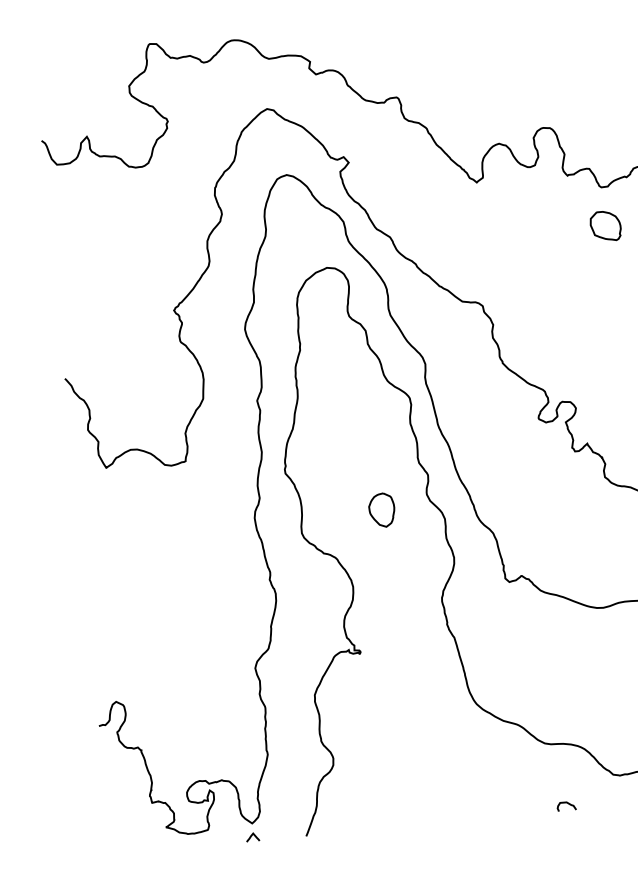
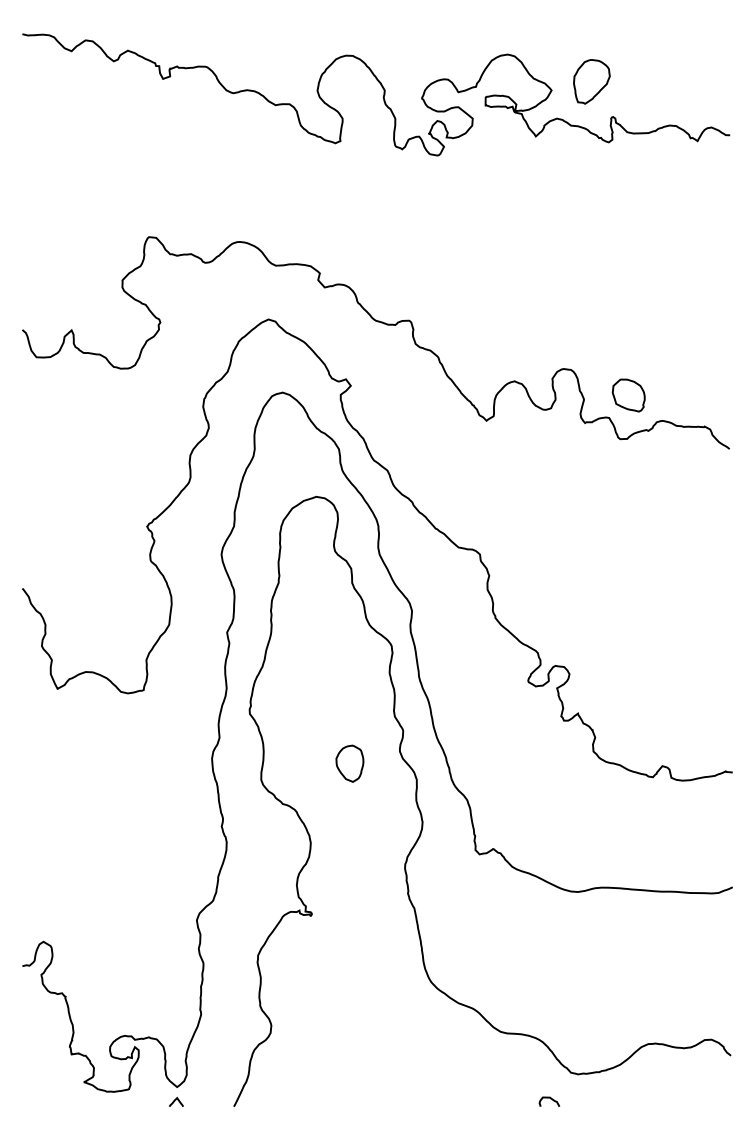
part: (605, 226) -> (628, 395), moved
curve: (567, 804) -> (550, 1099), moved

